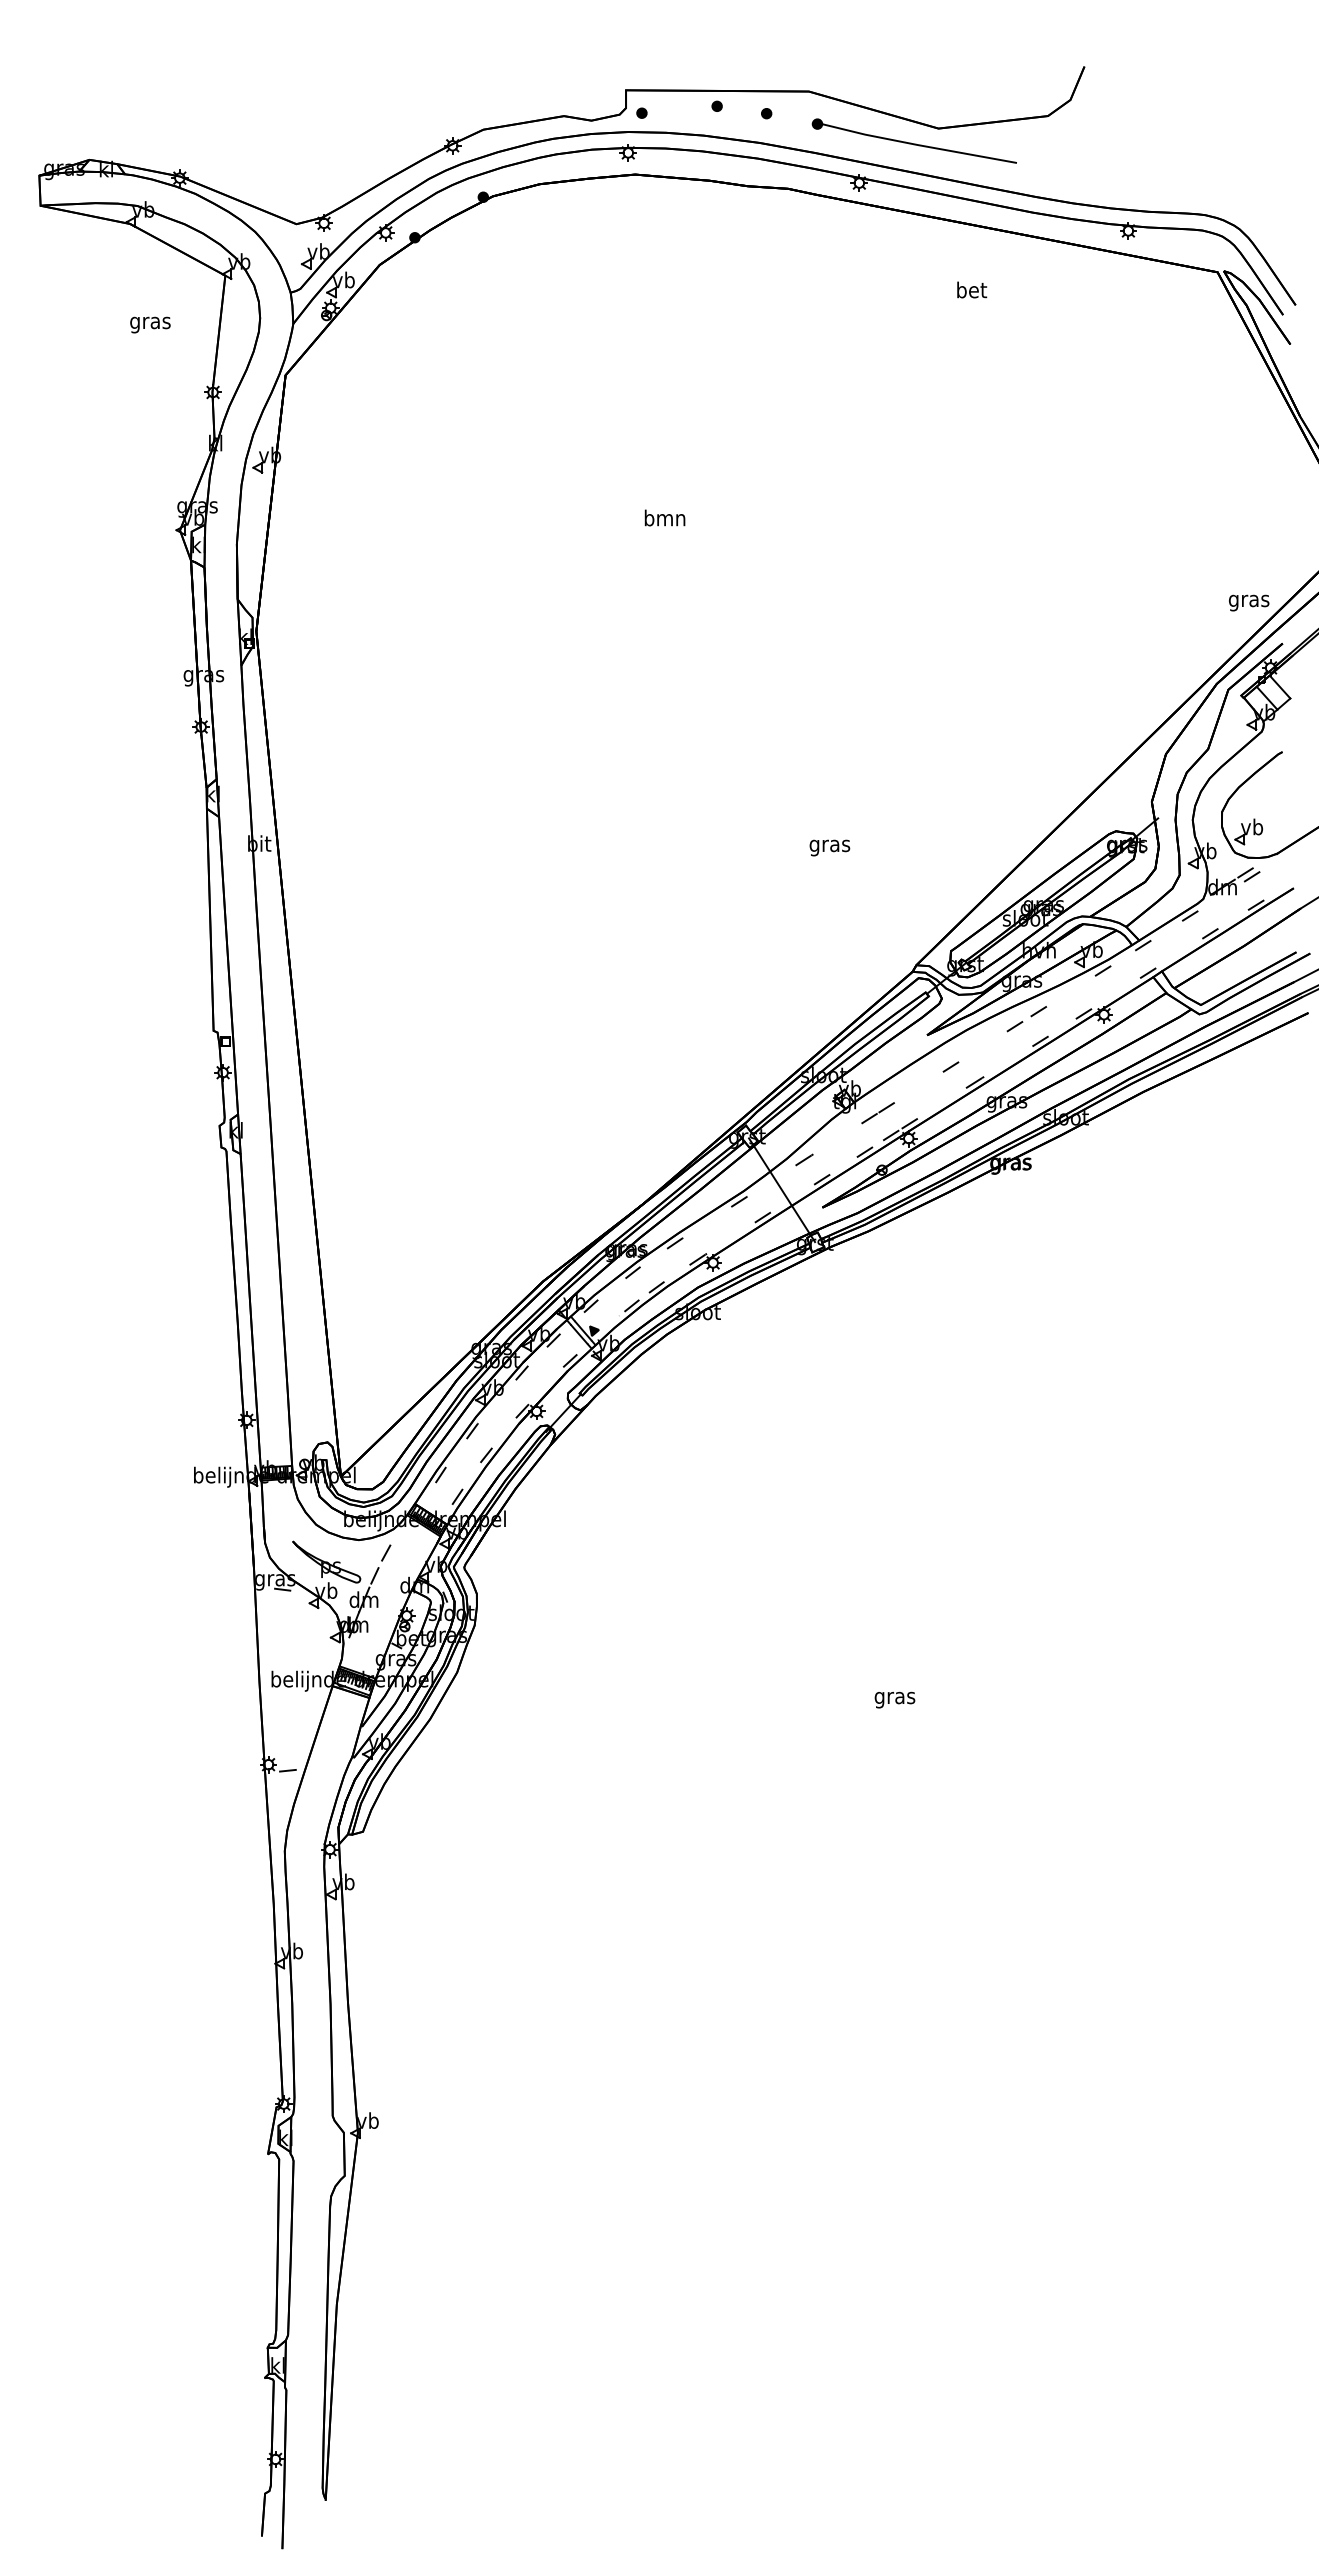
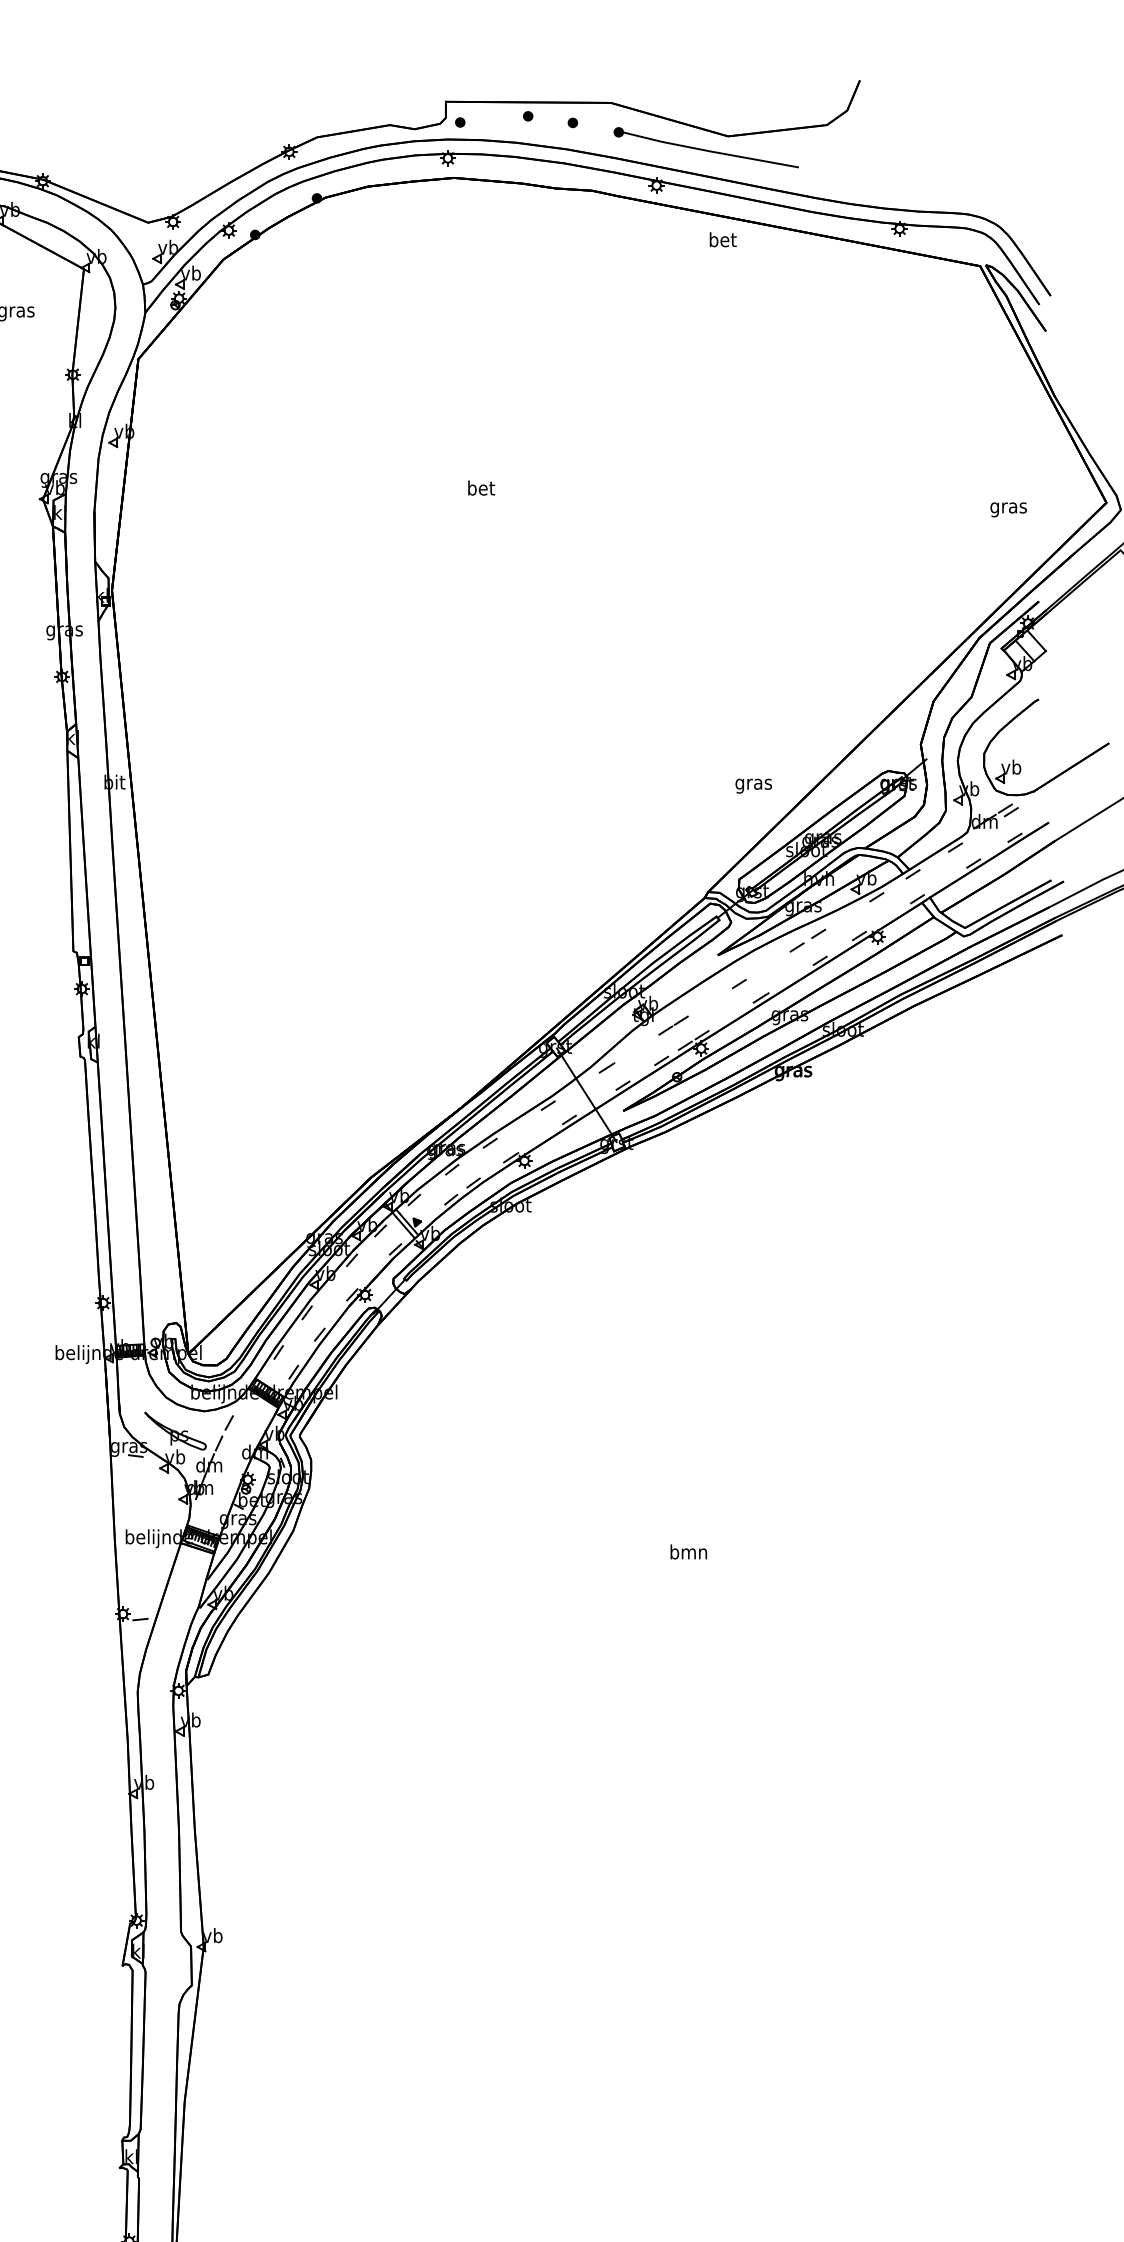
text: (972, 289) -> (723, 239), moved
text: (664, 517) -> (480, 487), bmn -> bet
text: (1249, 602) -> (1009, 509), moved
text: (829, 847) -> (753, 785), moved
text: (894, 1697) -> (688, 1553), gras -> bmn

